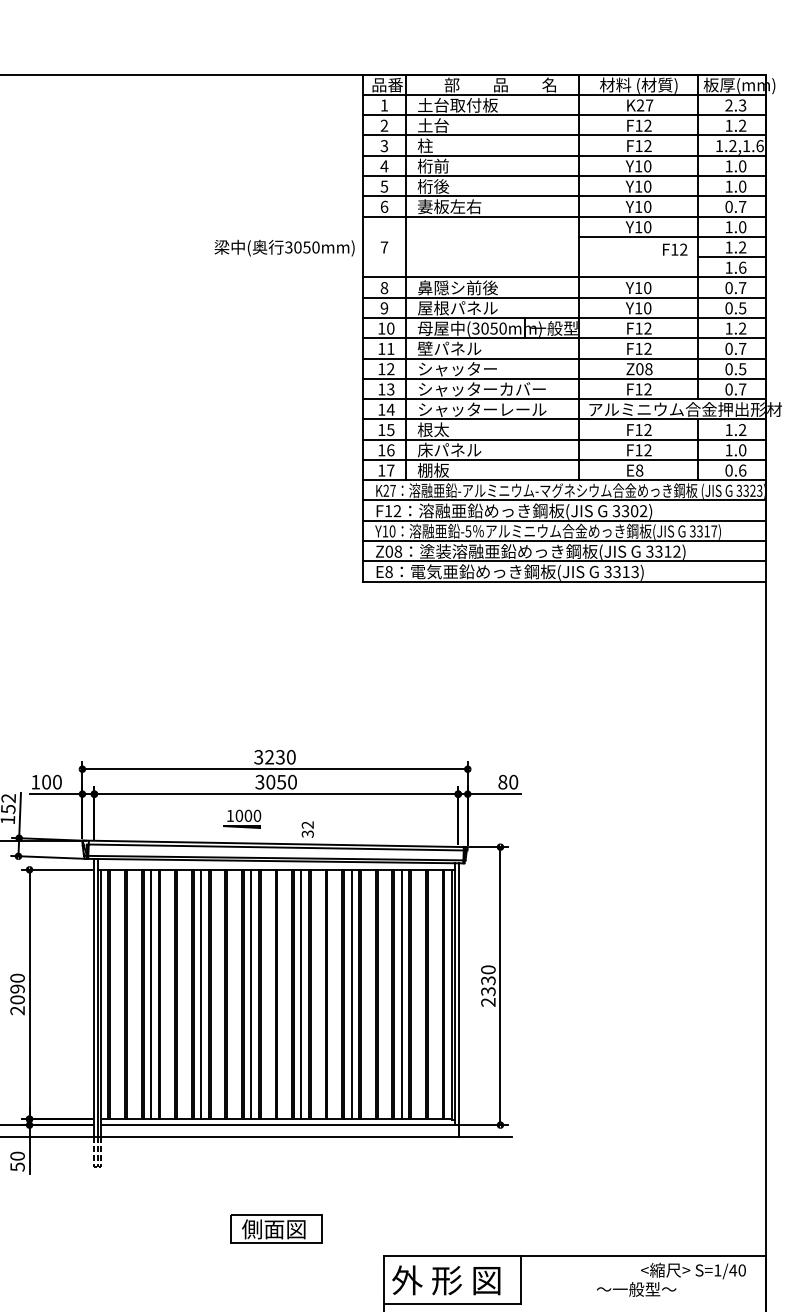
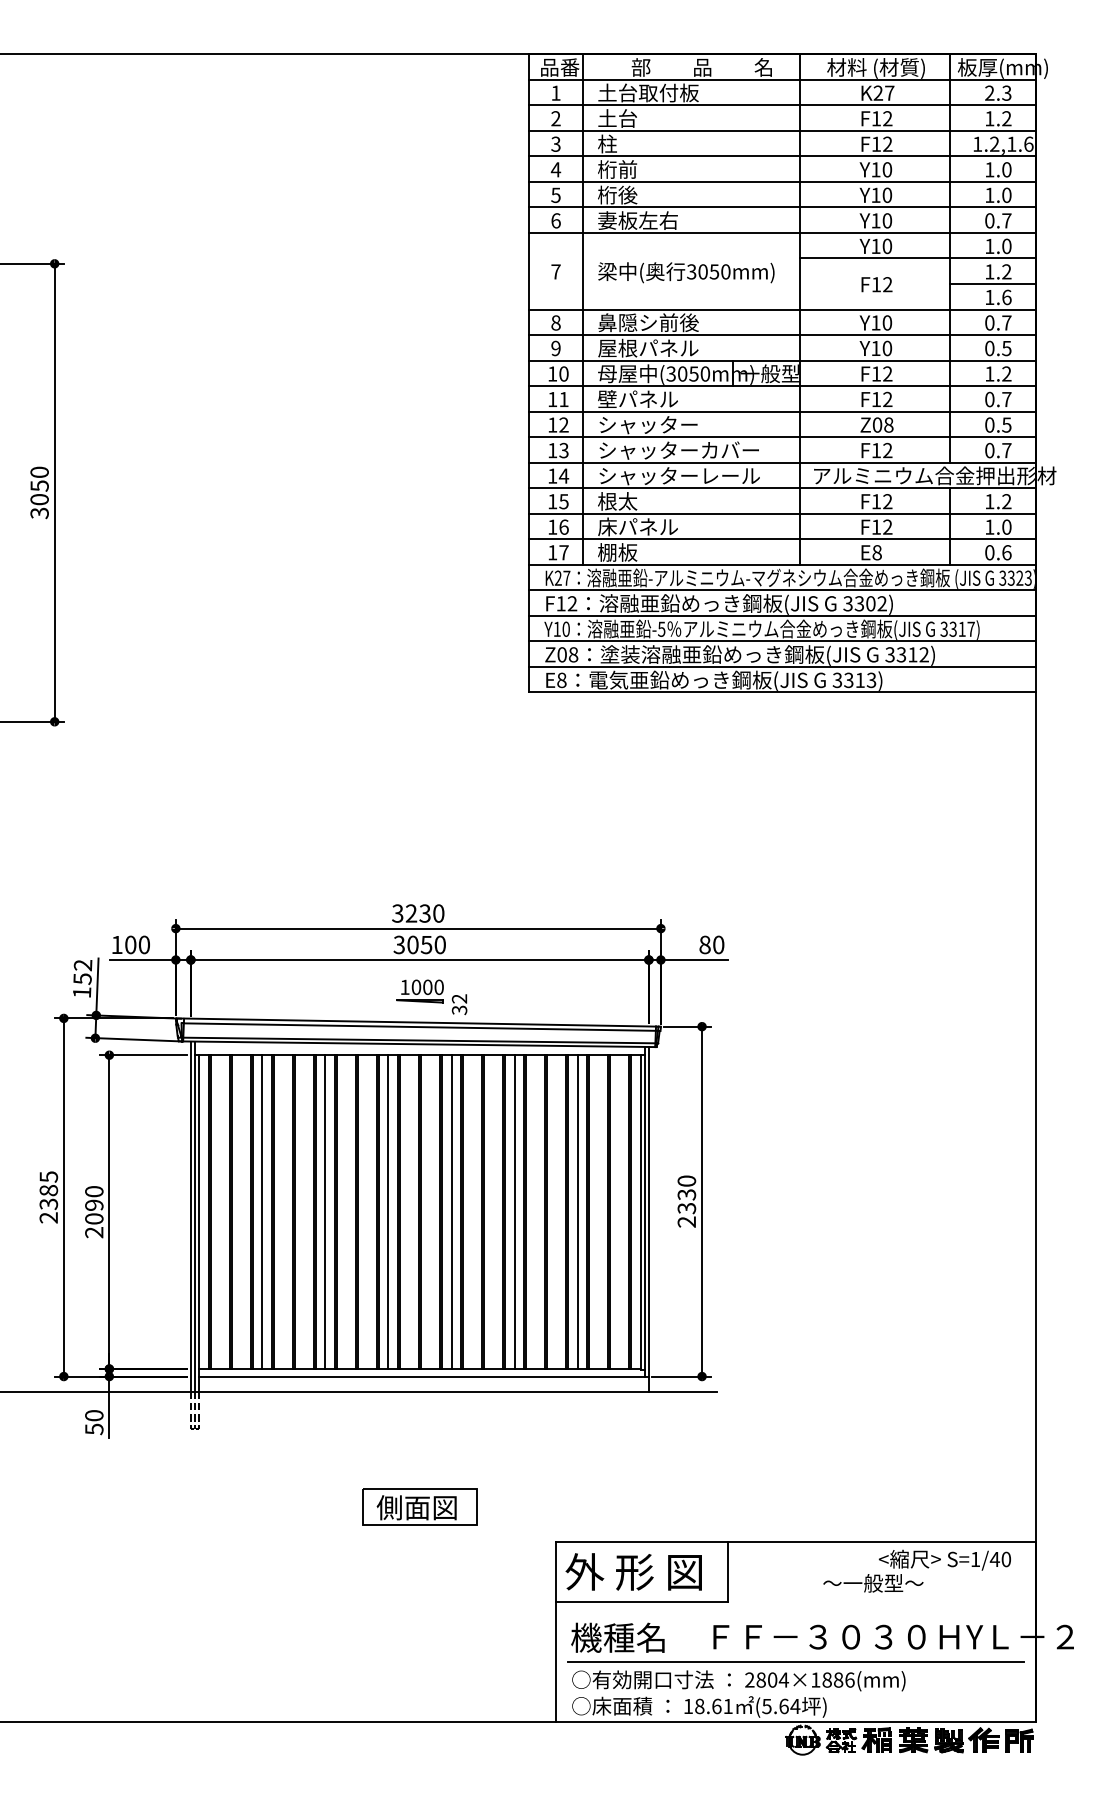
text: (284, 247) -> (686, 272), moved
text: (674, 249) -> (876, 284), moved
part: (241, 819) -> (419, 991), moved

